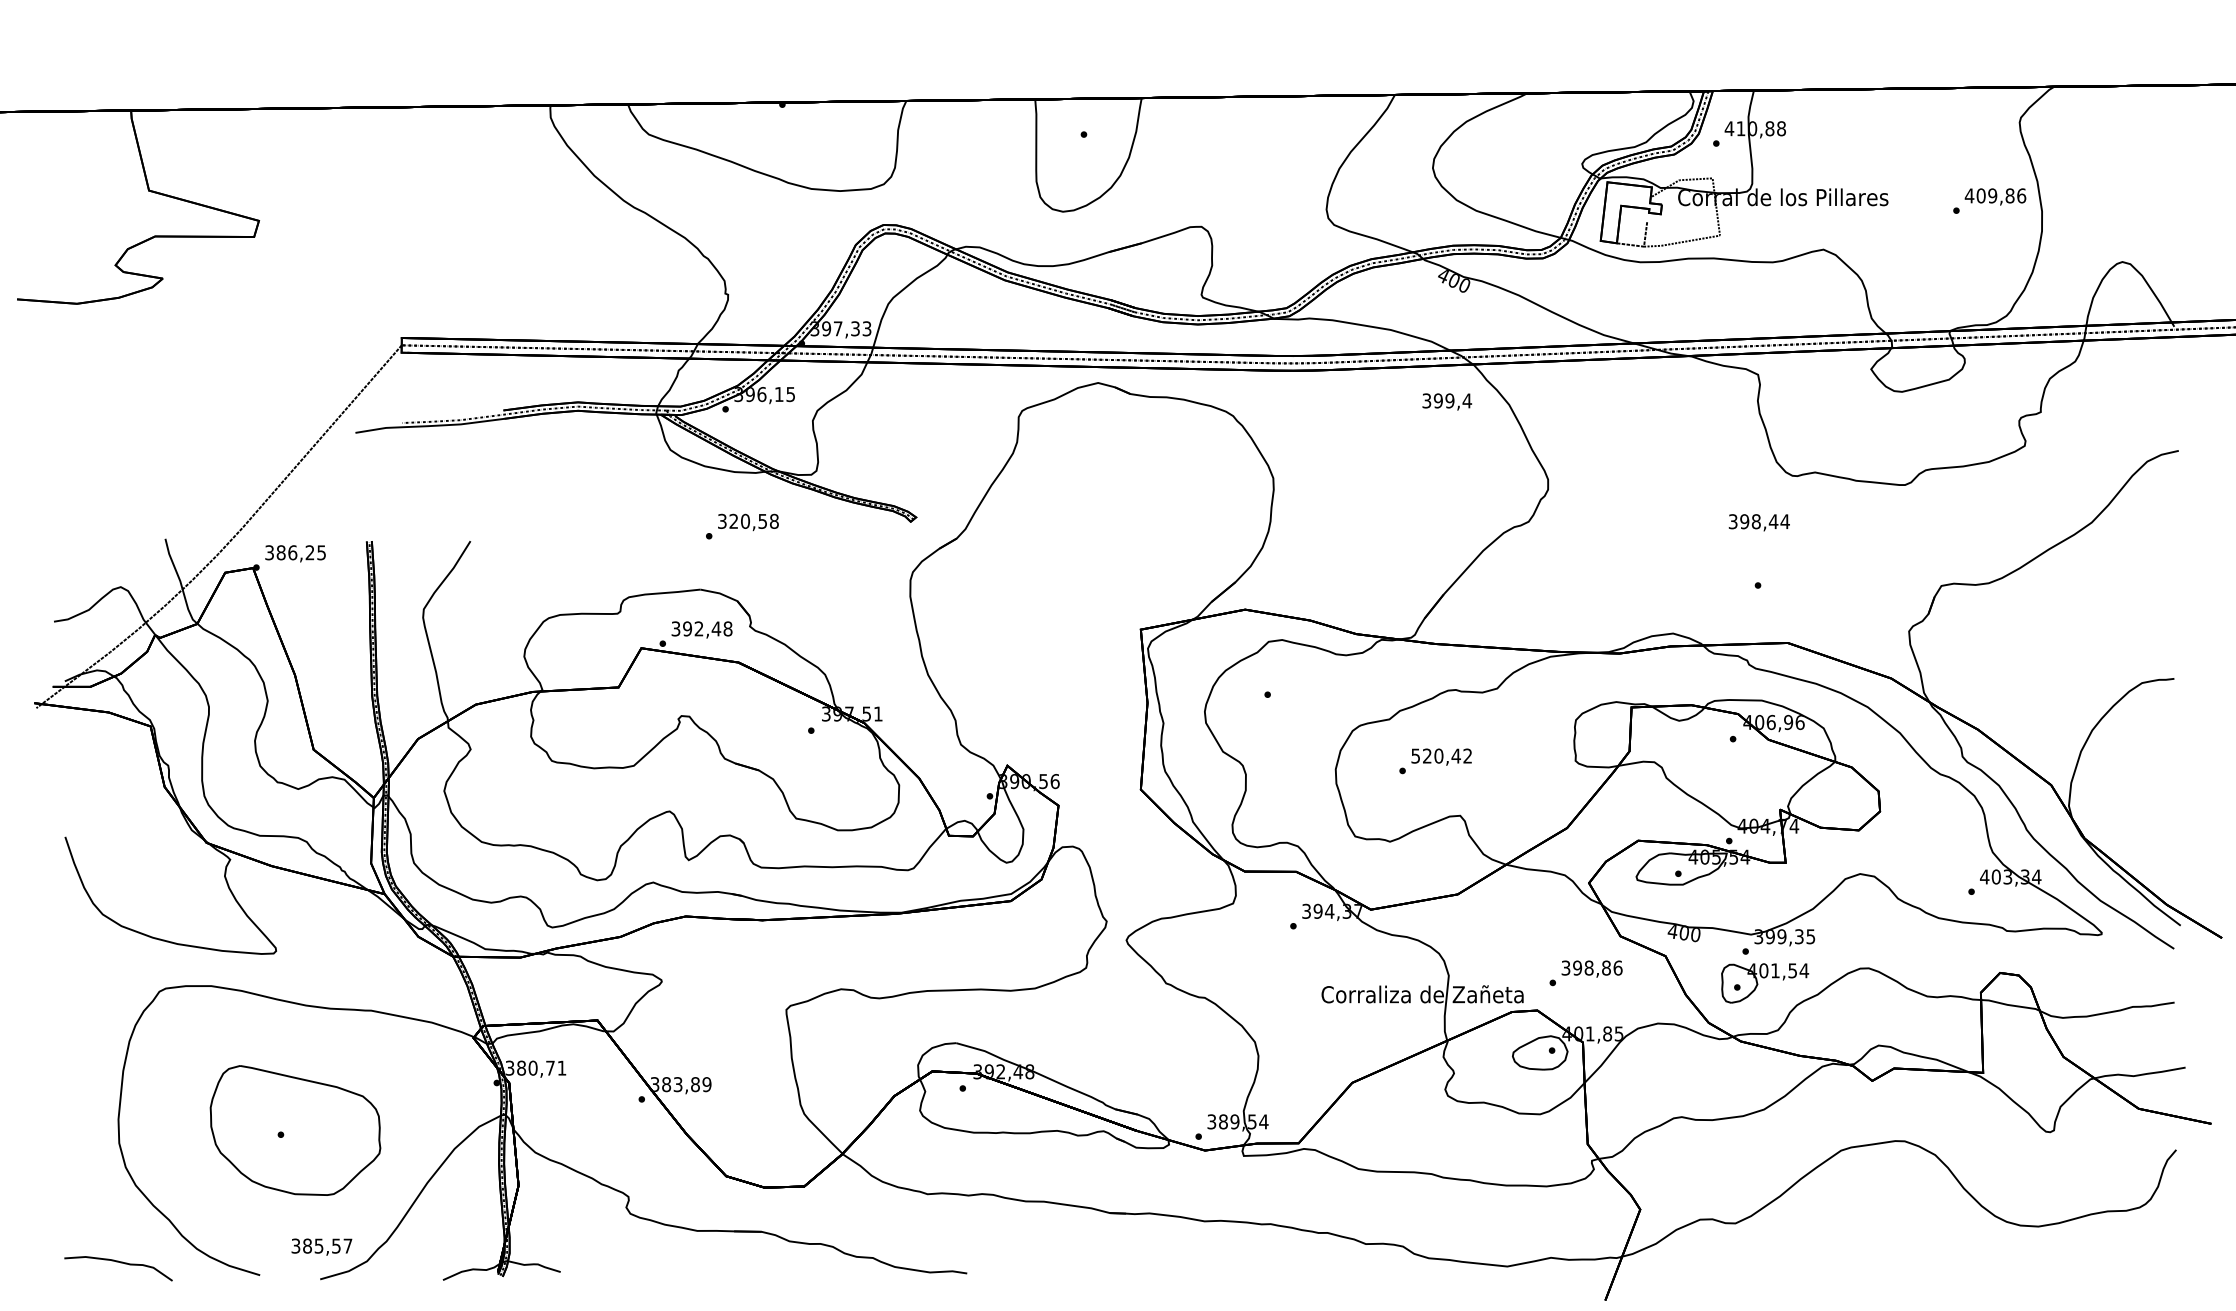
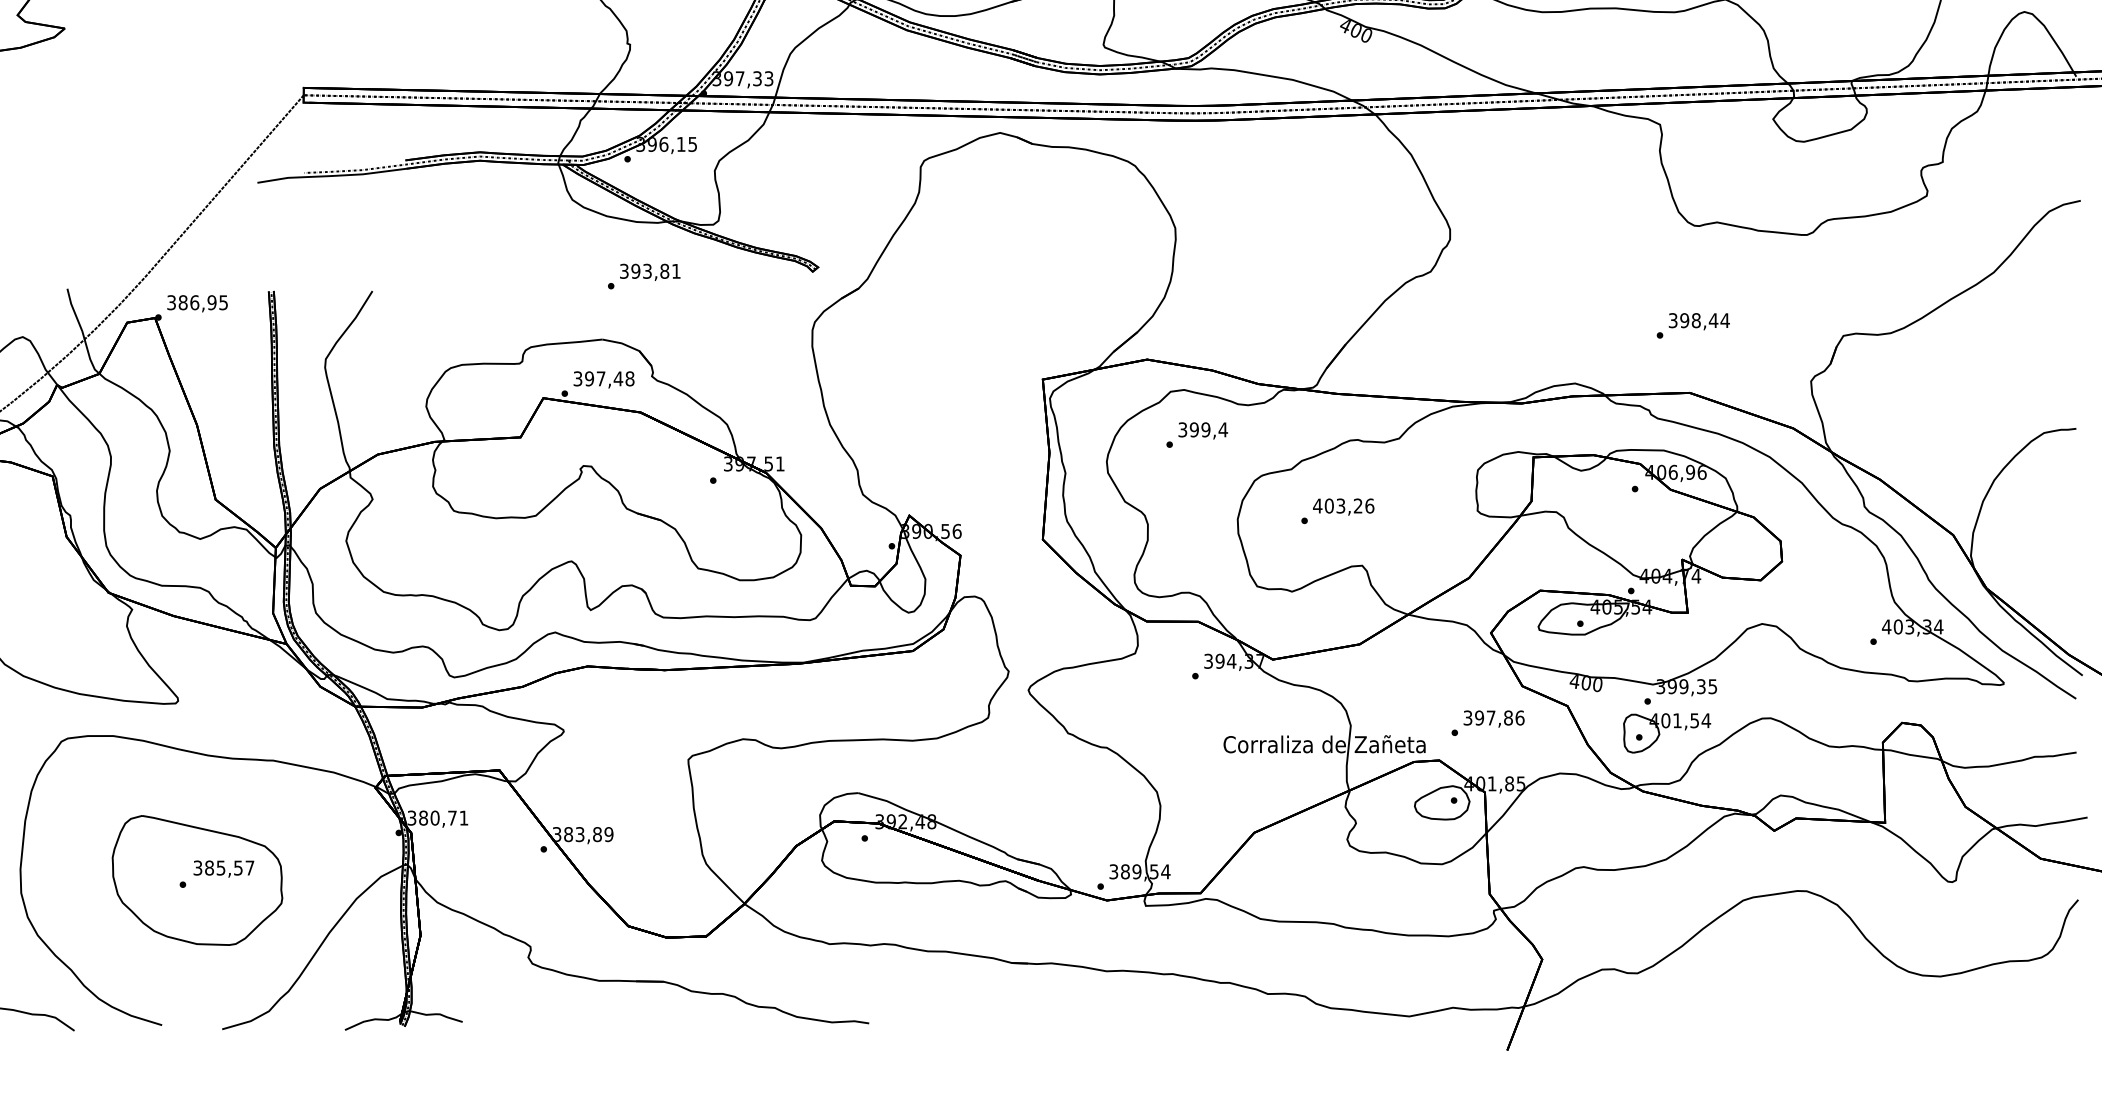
text: (1446, 401) -> (1202, 430), moved
text: (753, 520) -> (655, 270), 320,58 -> 393,81
text: (1758, 522) -> (1698, 321), moved
text: (309, 552) -> (211, 302), 386,25 -> 386,95
text: (698, 628) -> (600, 378), 392,48 -> 397,48
text: (1441, 755) -> (1343, 505), 520,42 -> 403,26
text: (1588, 967) -> (1490, 717), 398,86 -> 397,86
text: (321, 1246) -> (223, 868), moved

